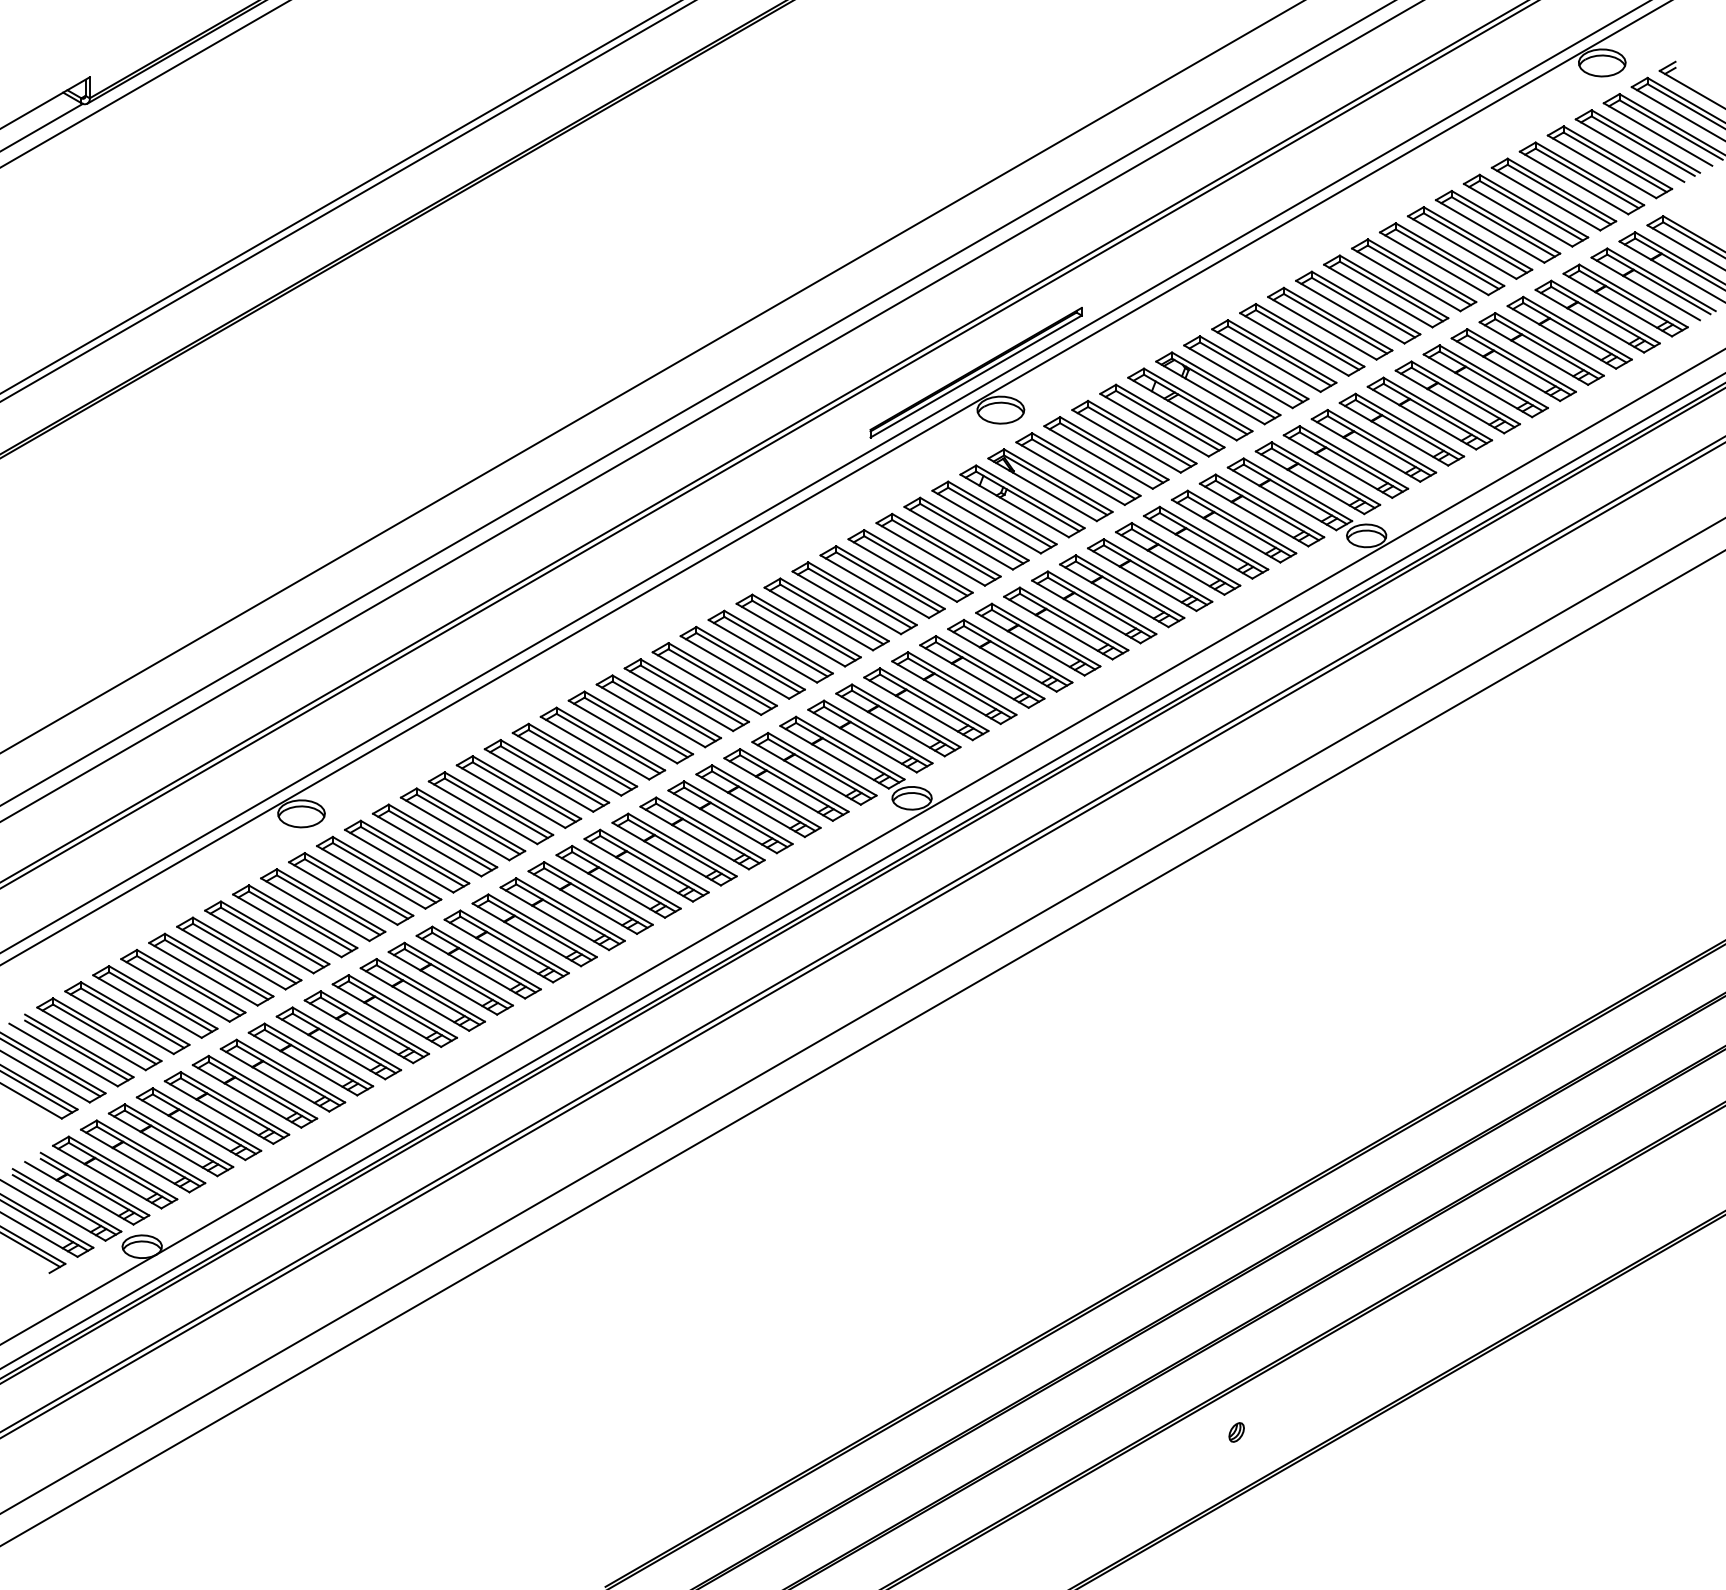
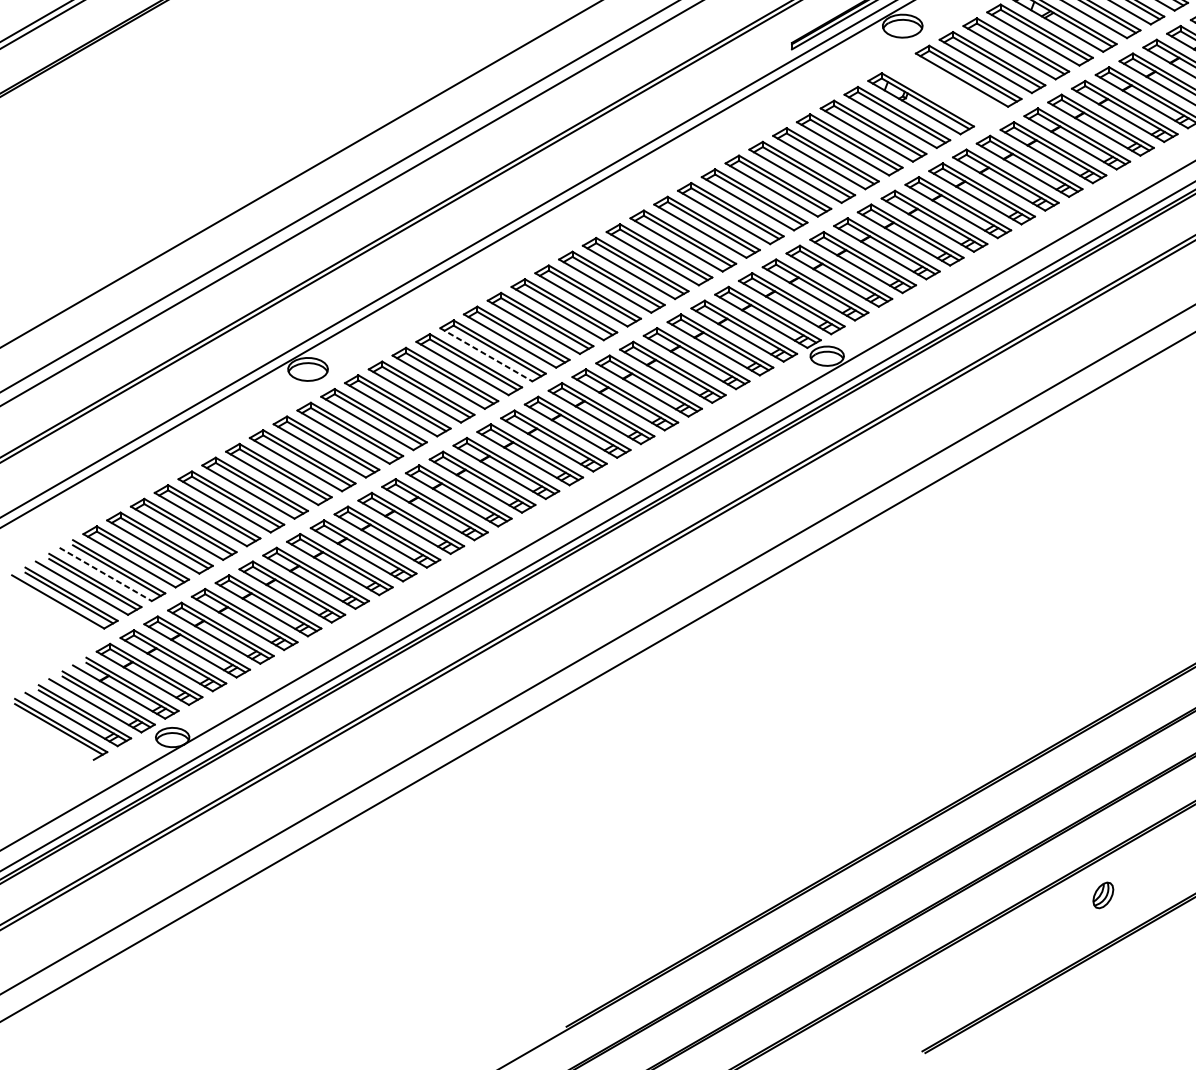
part: (1050, 485) -> (944, 90), removed
line: (511, 796) -> (486, 354), solid -> dashed
line: (63, 1055) -> (105, 574), solid -> dashed
part: (1236, 1432) -> (1103, 895), size x1.6

